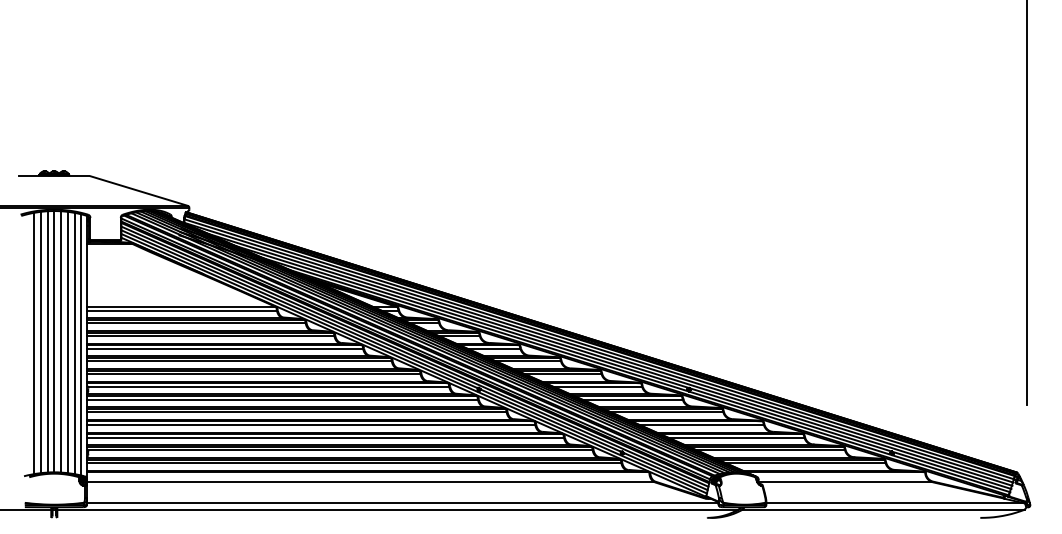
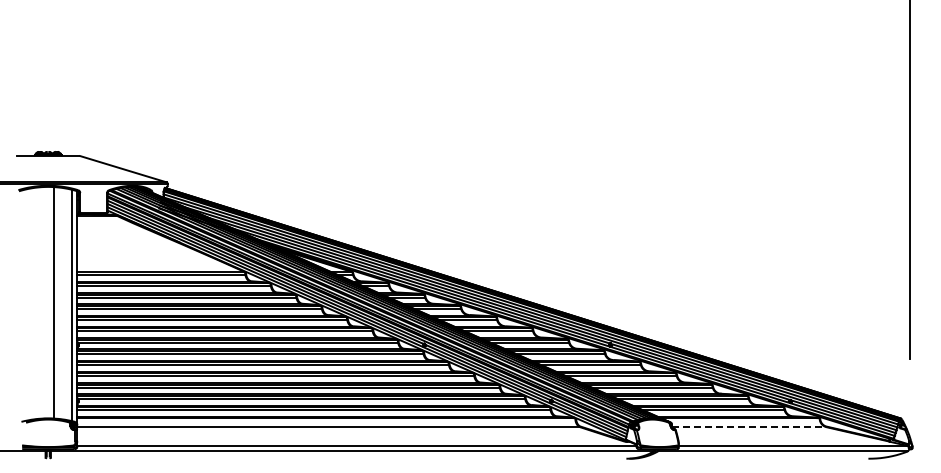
line: (47, 341) -> (42, 302), removed
line: (54, 341) -> (48, 302), removed
line: (34, 342) -> (30, 303), removed
line: (41, 342) -> (36, 303), removed
line: (68, 342) -> (60, 303), removed
line: (74, 342) -> (66, 303), removed
line: (845, 482) -> (749, 427), solid -> dashed

